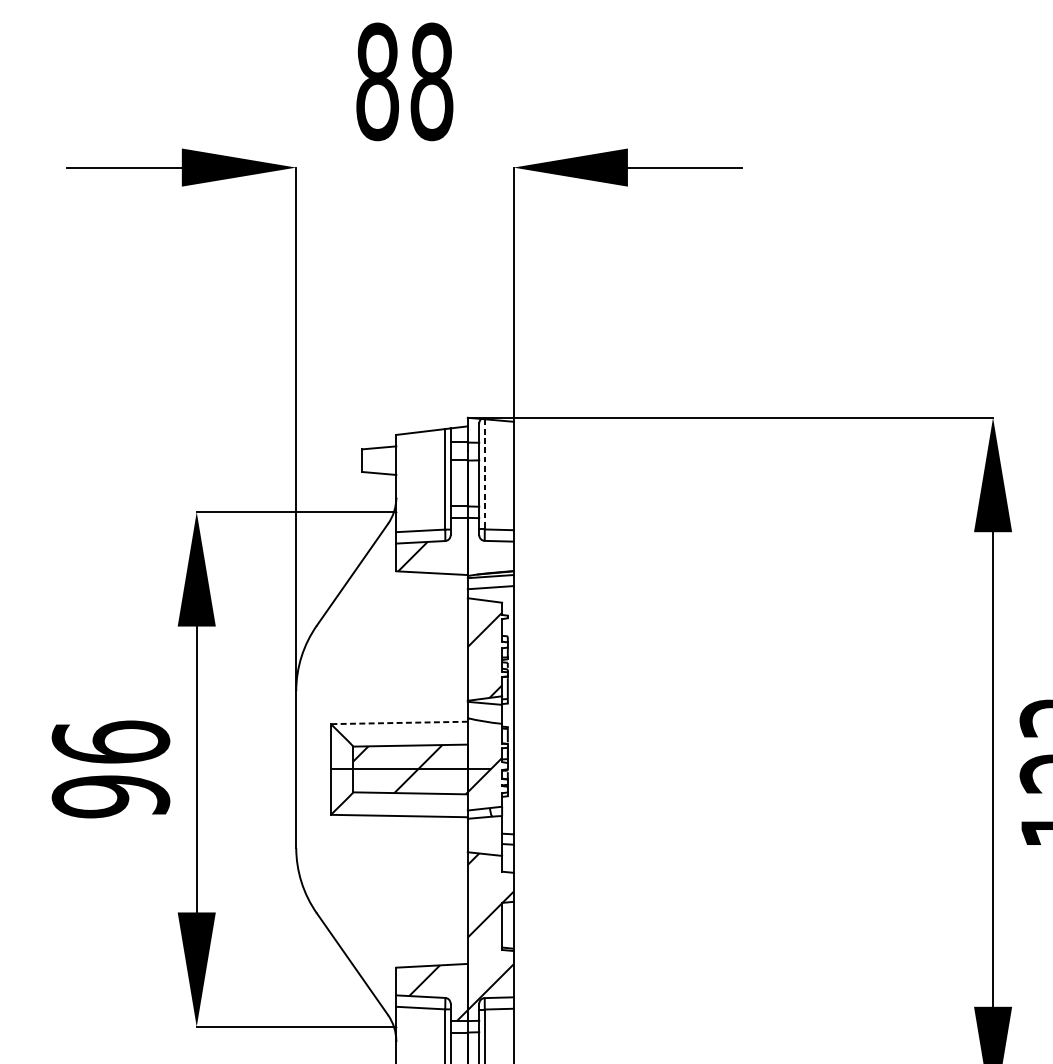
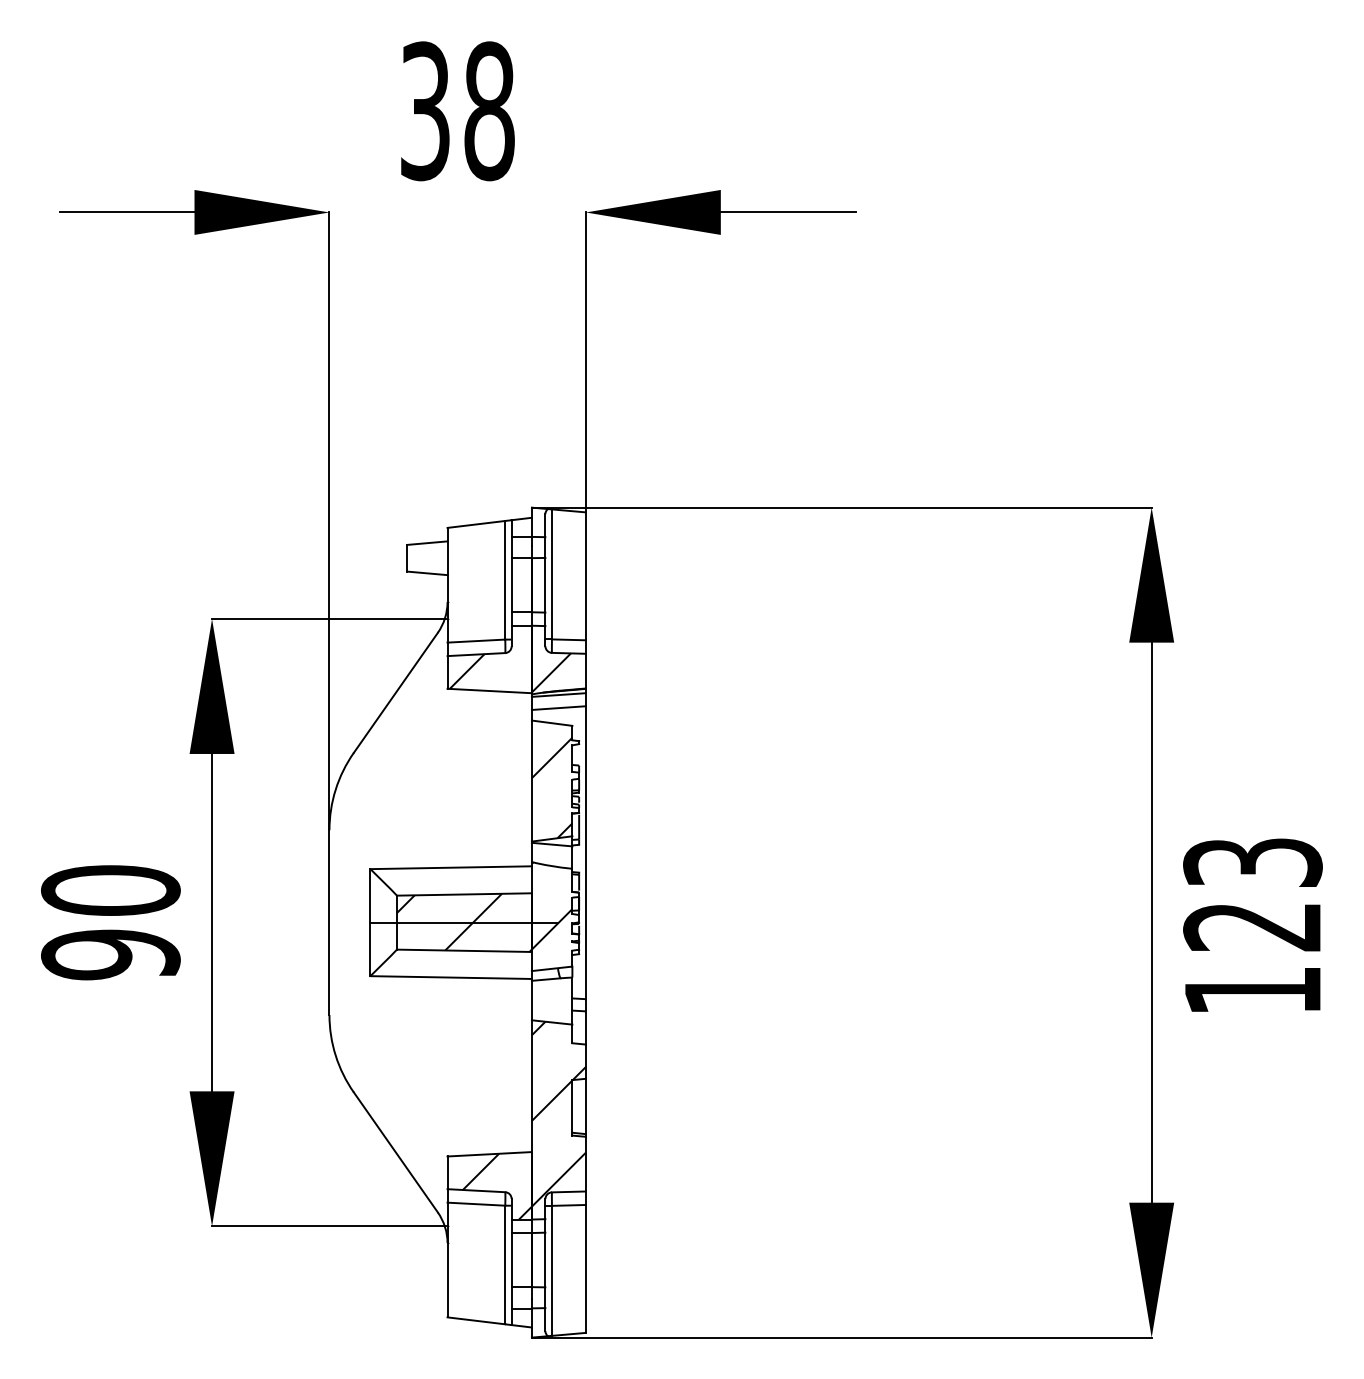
text: (377, 82) -> (425, 111), 88 -> 38
line: (484, 474) -> (551, 574), dashed -> solid
hatch: (483, 557) -> (550, 672), added
line: (399, 722) -> (451, 867), dashed -> solid
text: (110, 741) -> (110, 889), 96 -> 90

